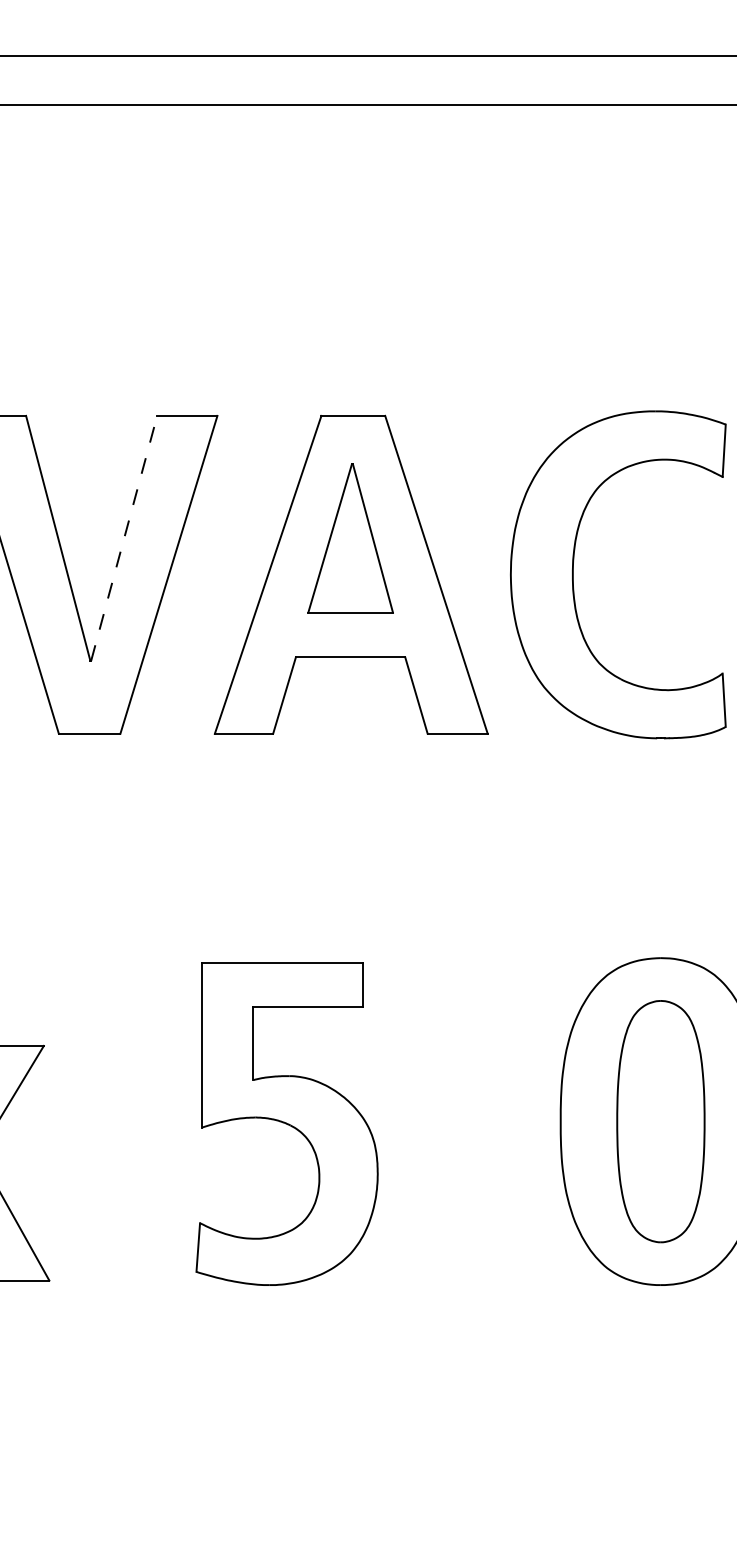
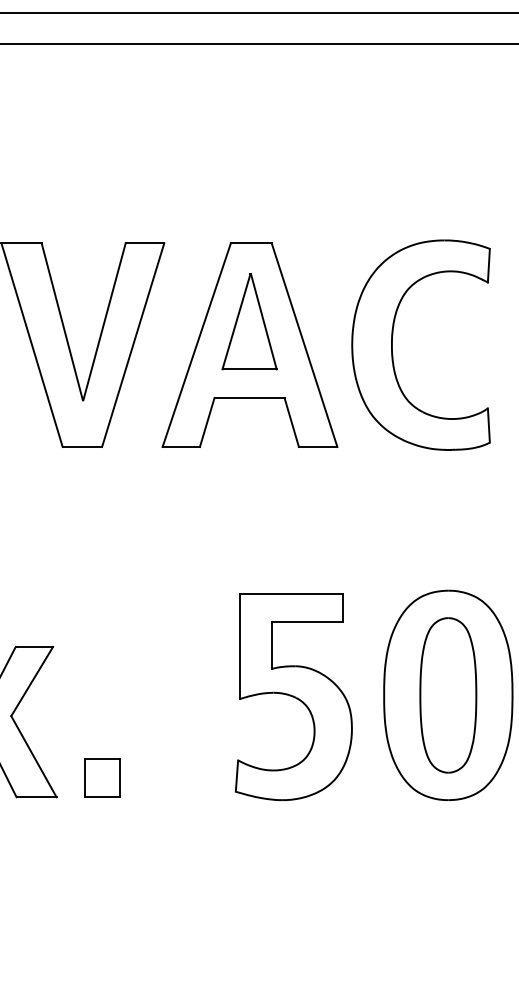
line: (124, 537) -> (104, 321), dashed -> solid
part: (286, 1123) -> (293, 696), moved
part: (121, 1249) -> (102, 777), added

